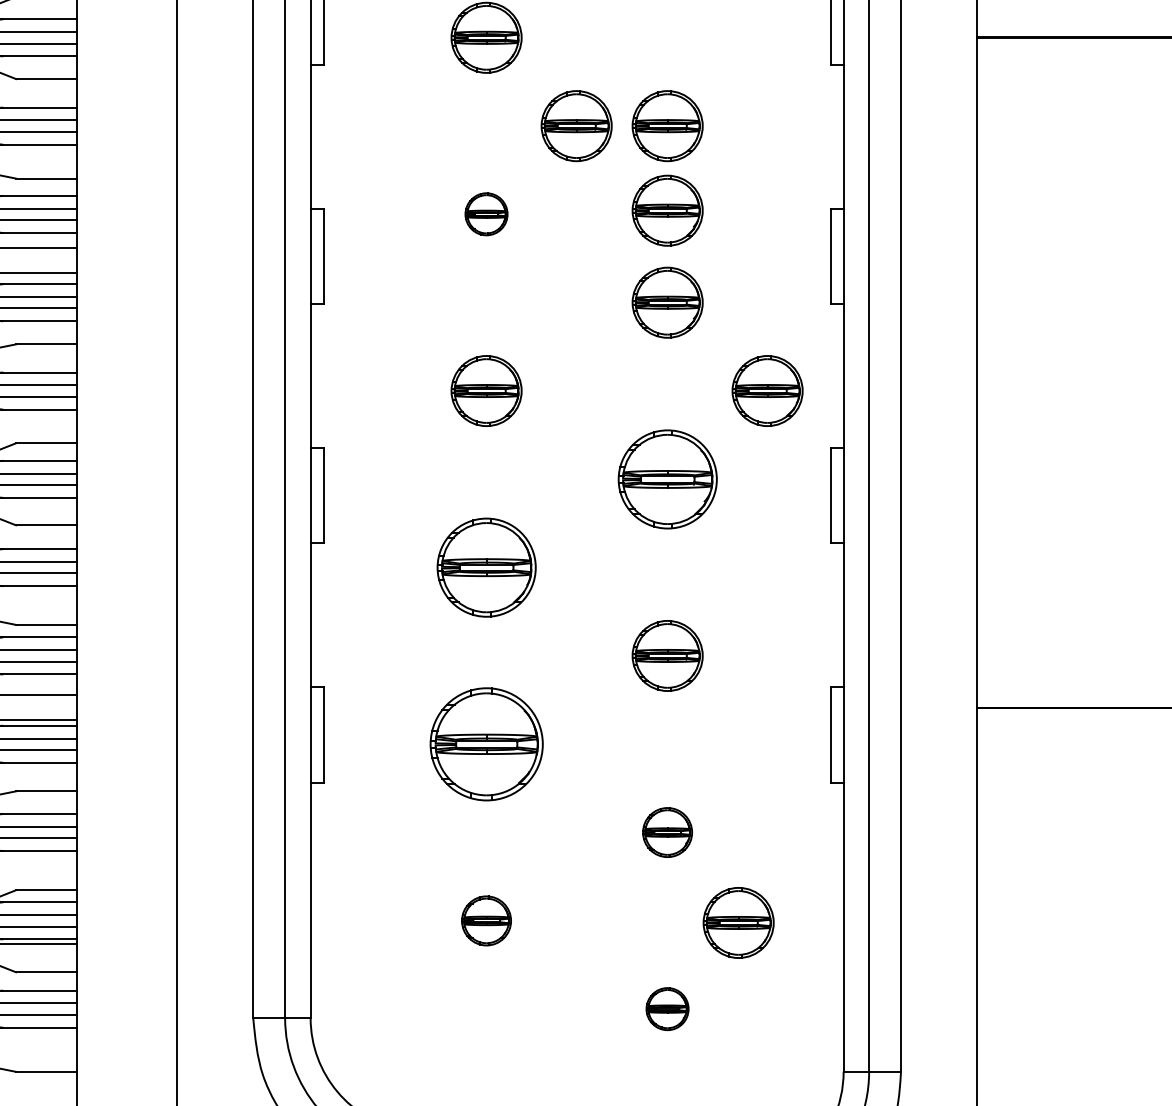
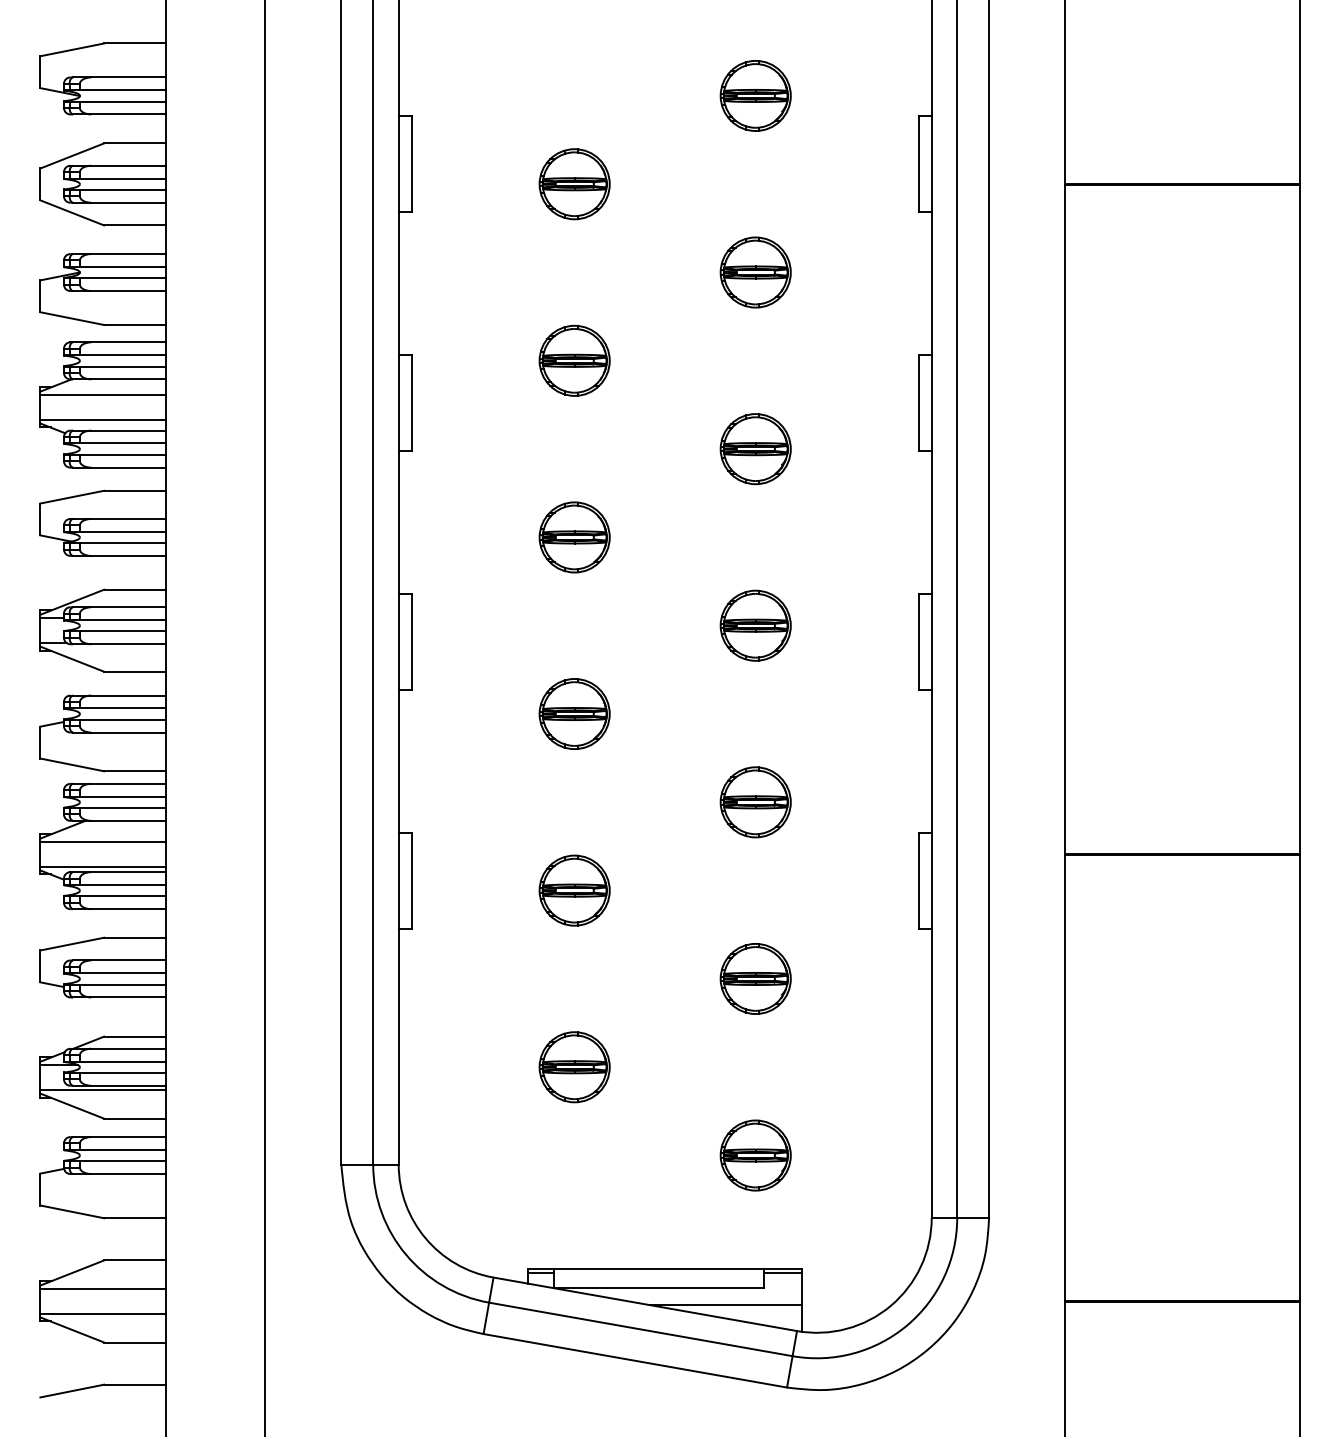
part: (576, 126) -> (664, 272), removed
part: (667, 211) -> (755, 357), removed
part: (486, 214) -> (574, 360), size x1.67
part: (767, 391) -> (855, 537), removed
part: (667, 479) -> (755, 625), size x0.71
part: (486, 567) -> (574, 713), size x0.71
part: (486, 744) -> (574, 890), size x0.62
part: (667, 832) -> (755, 978), size x1.43
part: (486, 921) -> (574, 1067), size x1.43
part: (738, 923) -> (826, 1069), removed
part: (667, 1009) -> (755, 1155), size x1.67

